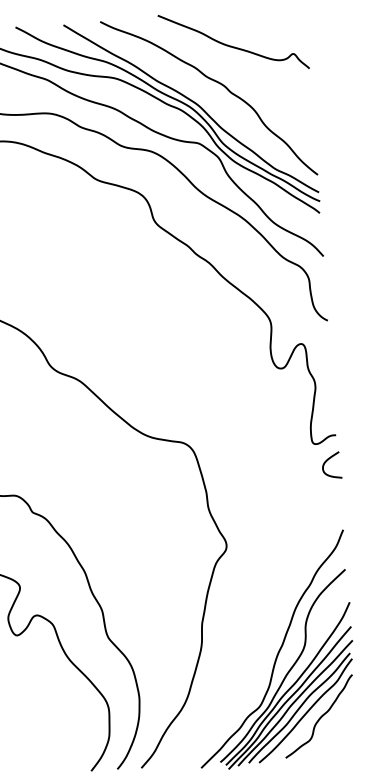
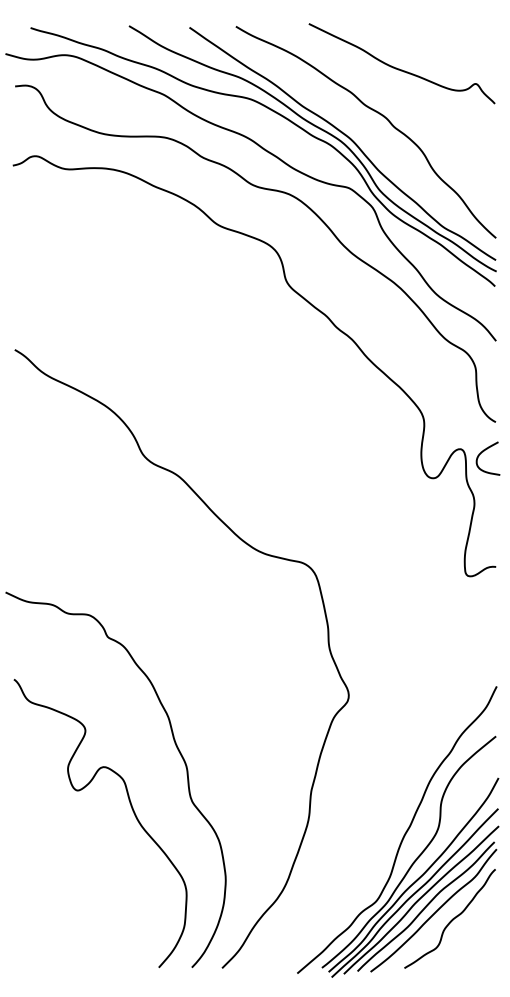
curve: (327, 460) -> (483, 452), moved

